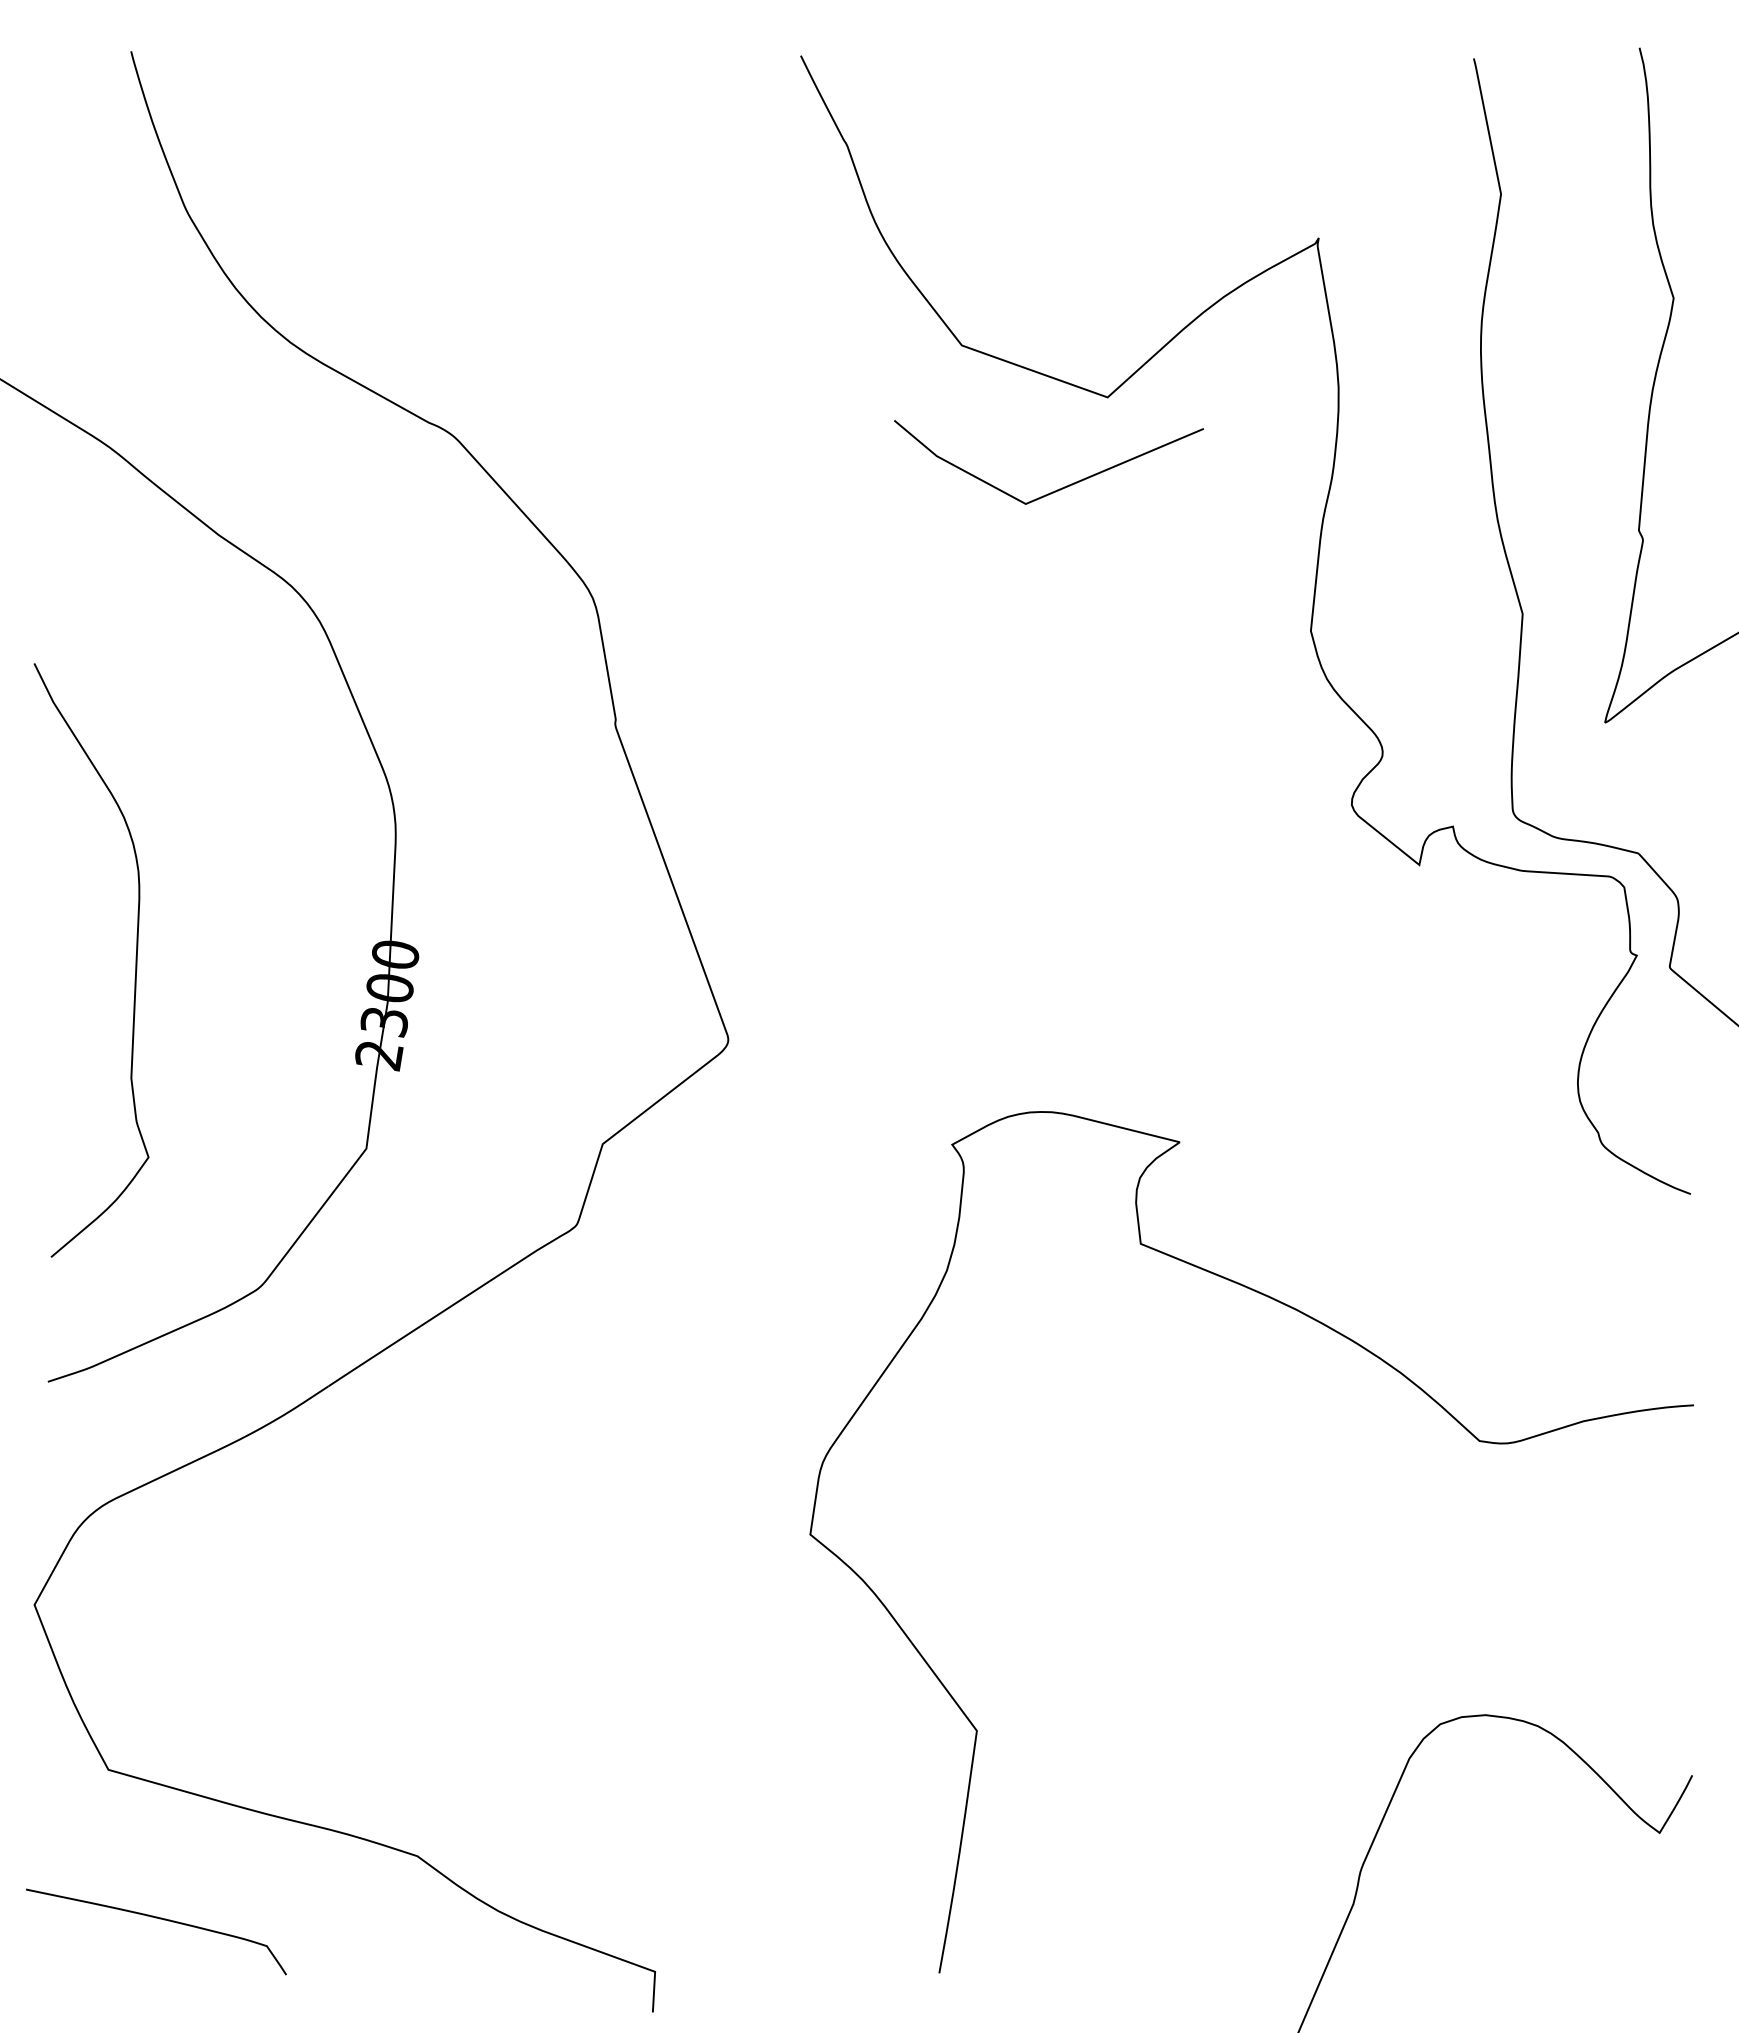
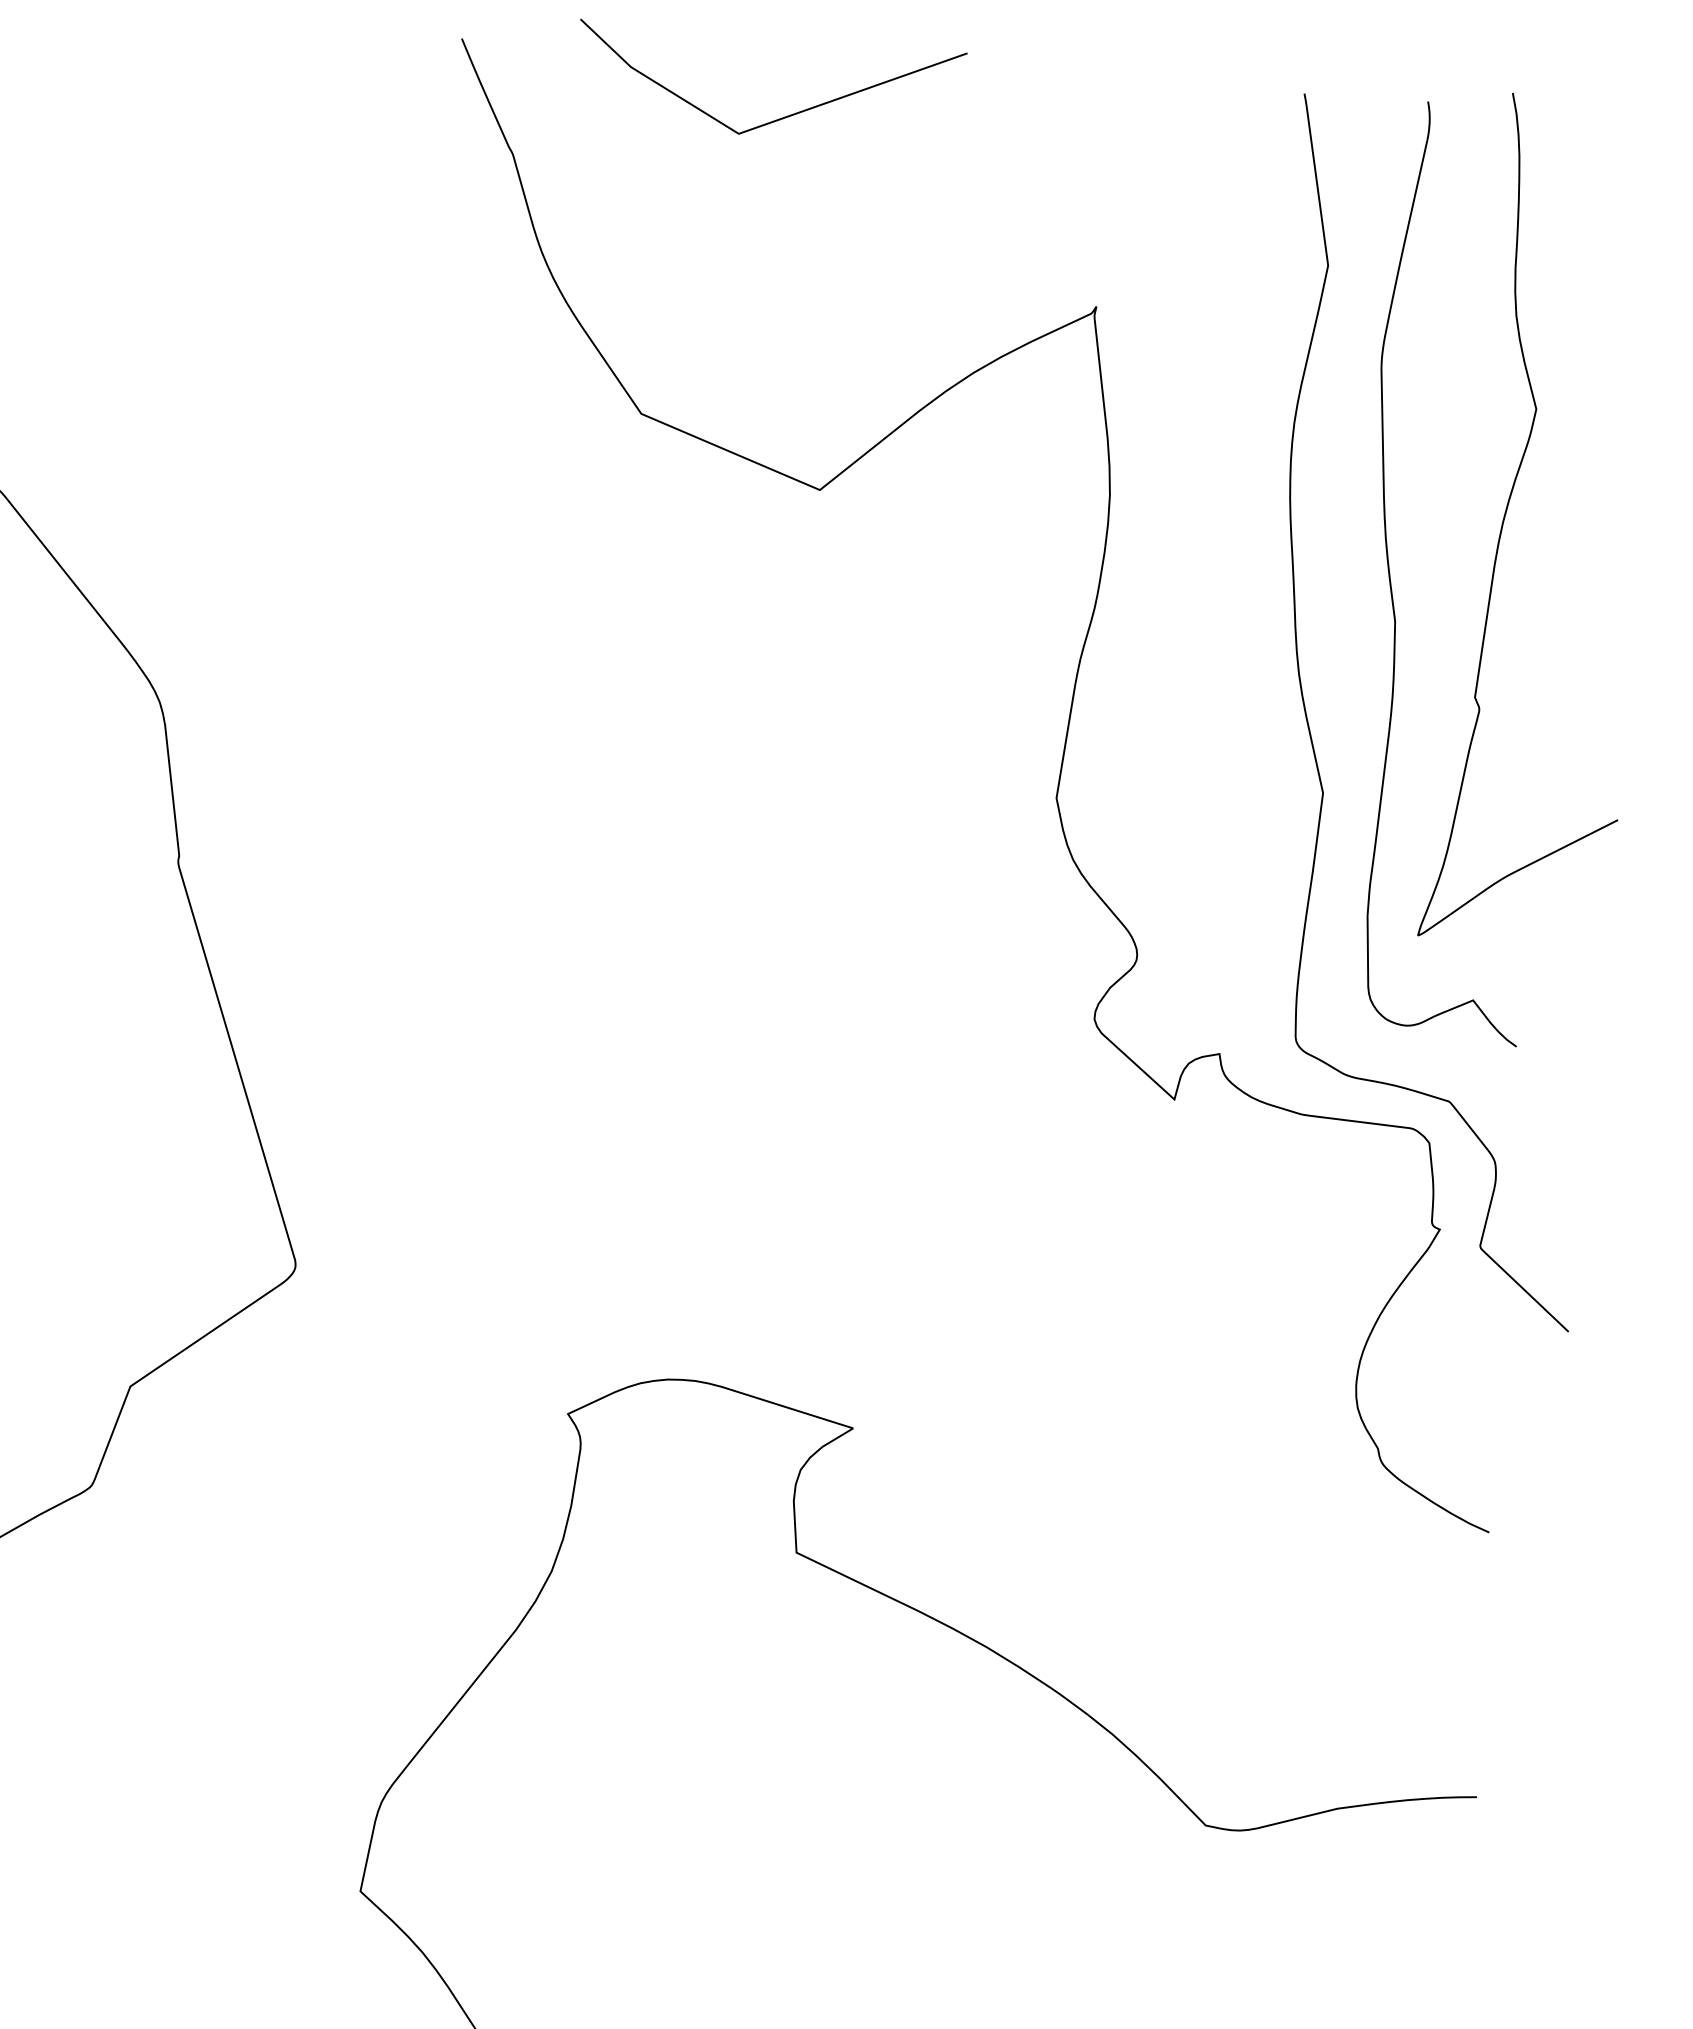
curve: (1566, 439) -> (1391, 577), added
curve: (1059, 488) -> (782, 117), moved

